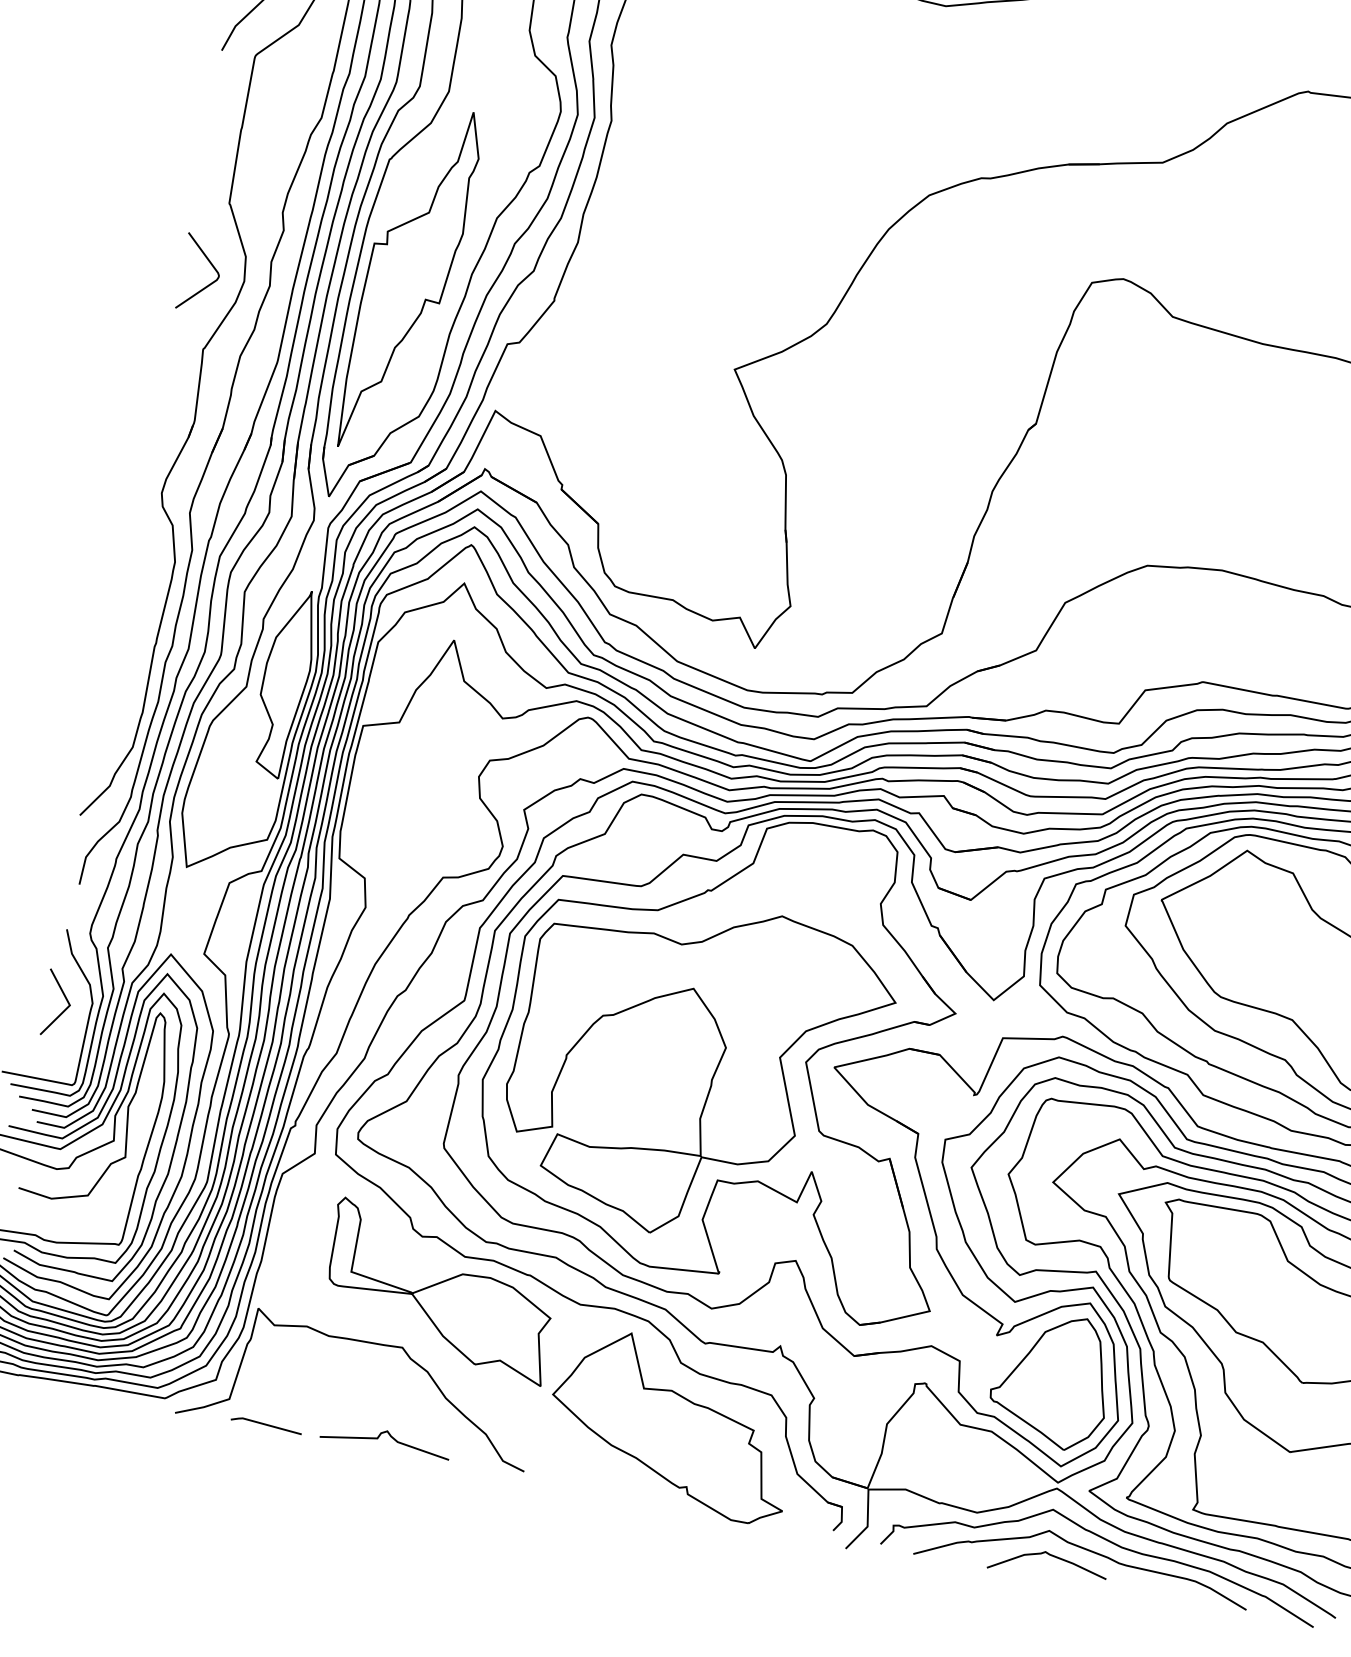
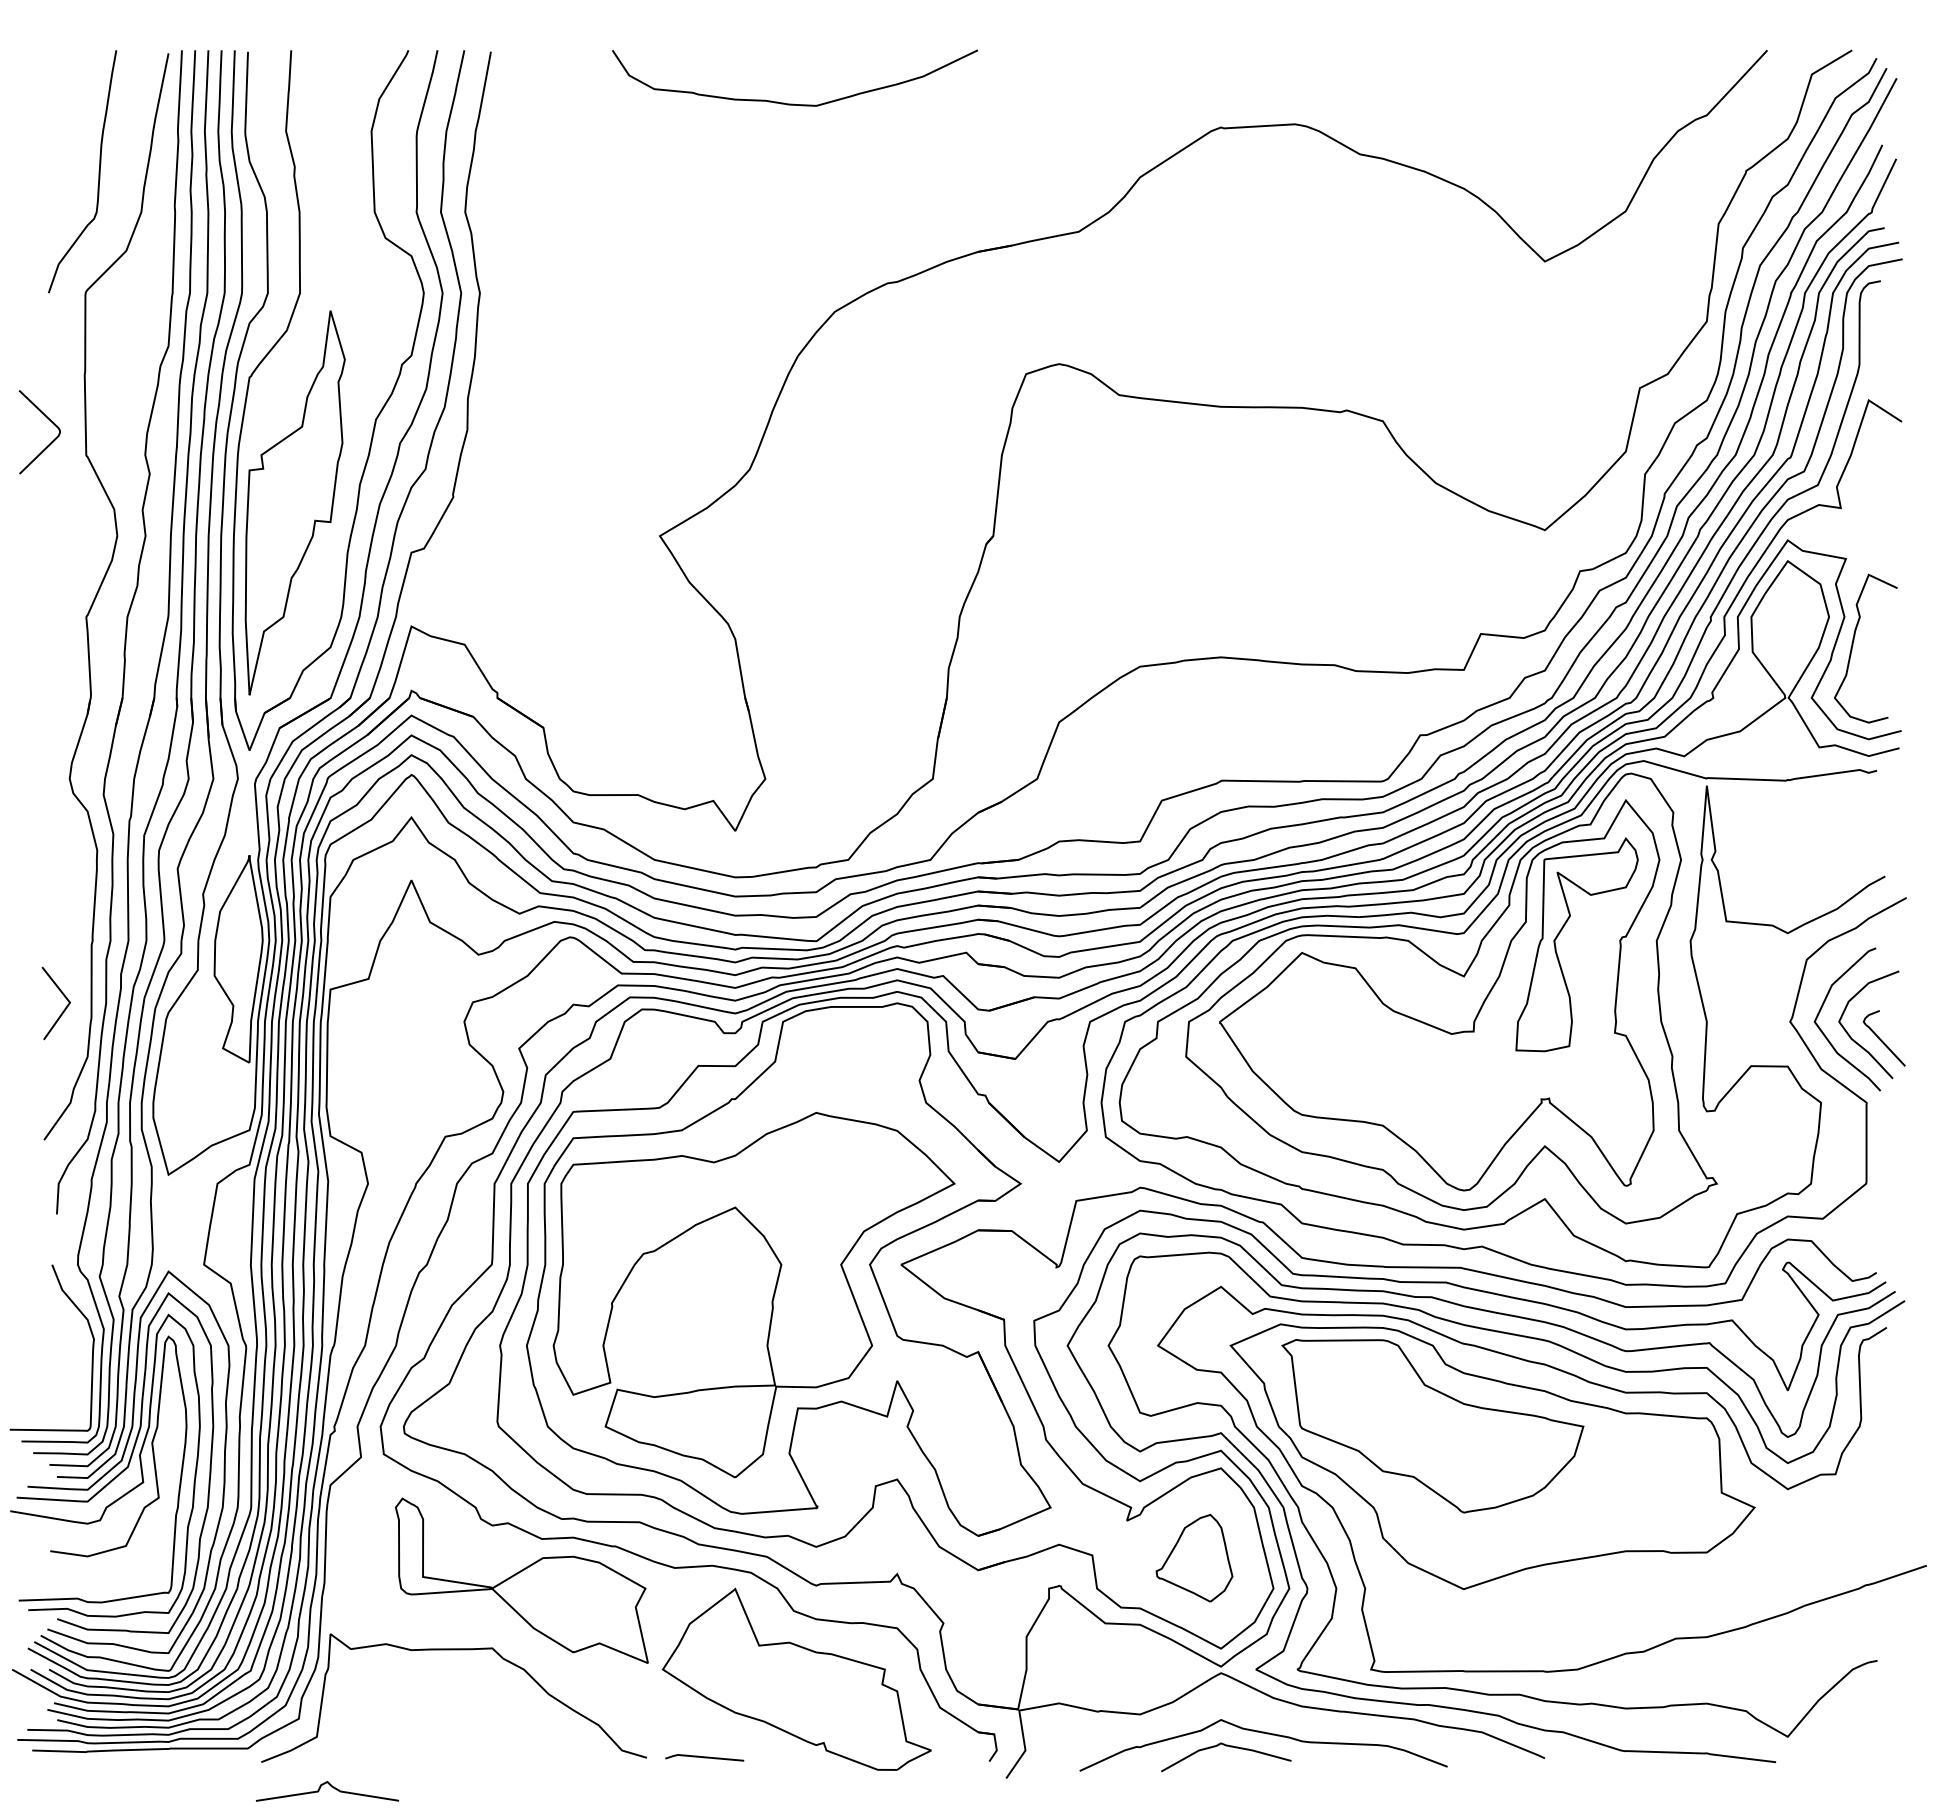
curve: (208, 284) -> (50, 442), moved
line: (63, 1009) -> (64, 1008), moved
part: (1051, 1380) -> (1194, 1558), size x0.6
line: (266, 1424) -> (704, 1757), moved
curve: (390, 1436) -> (331, 1787), moved
curve: (1108, 1541) -> (1286, 1720), removed

